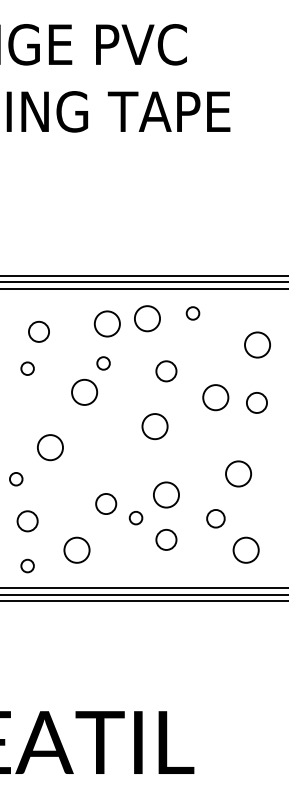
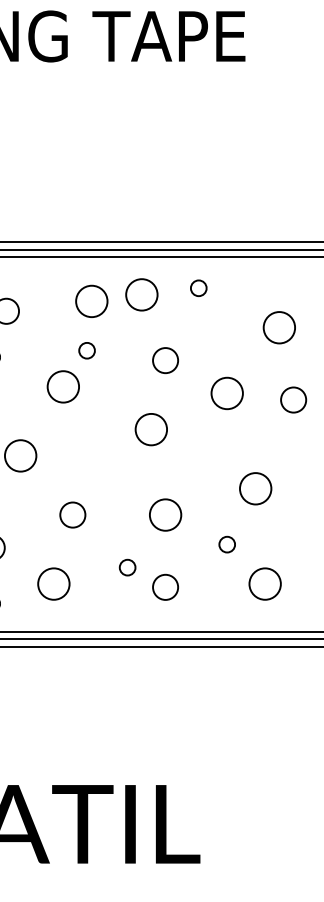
circle: (256, 402) -> (293, 399), moved
circle: (106, 503) -> (73, 514), moved
circle: (135, 518) -> (126, 568), moved
circle: (215, 518) -> (226, 544), size x0.71
circle: (166, 539) -> (165, 586), moved

